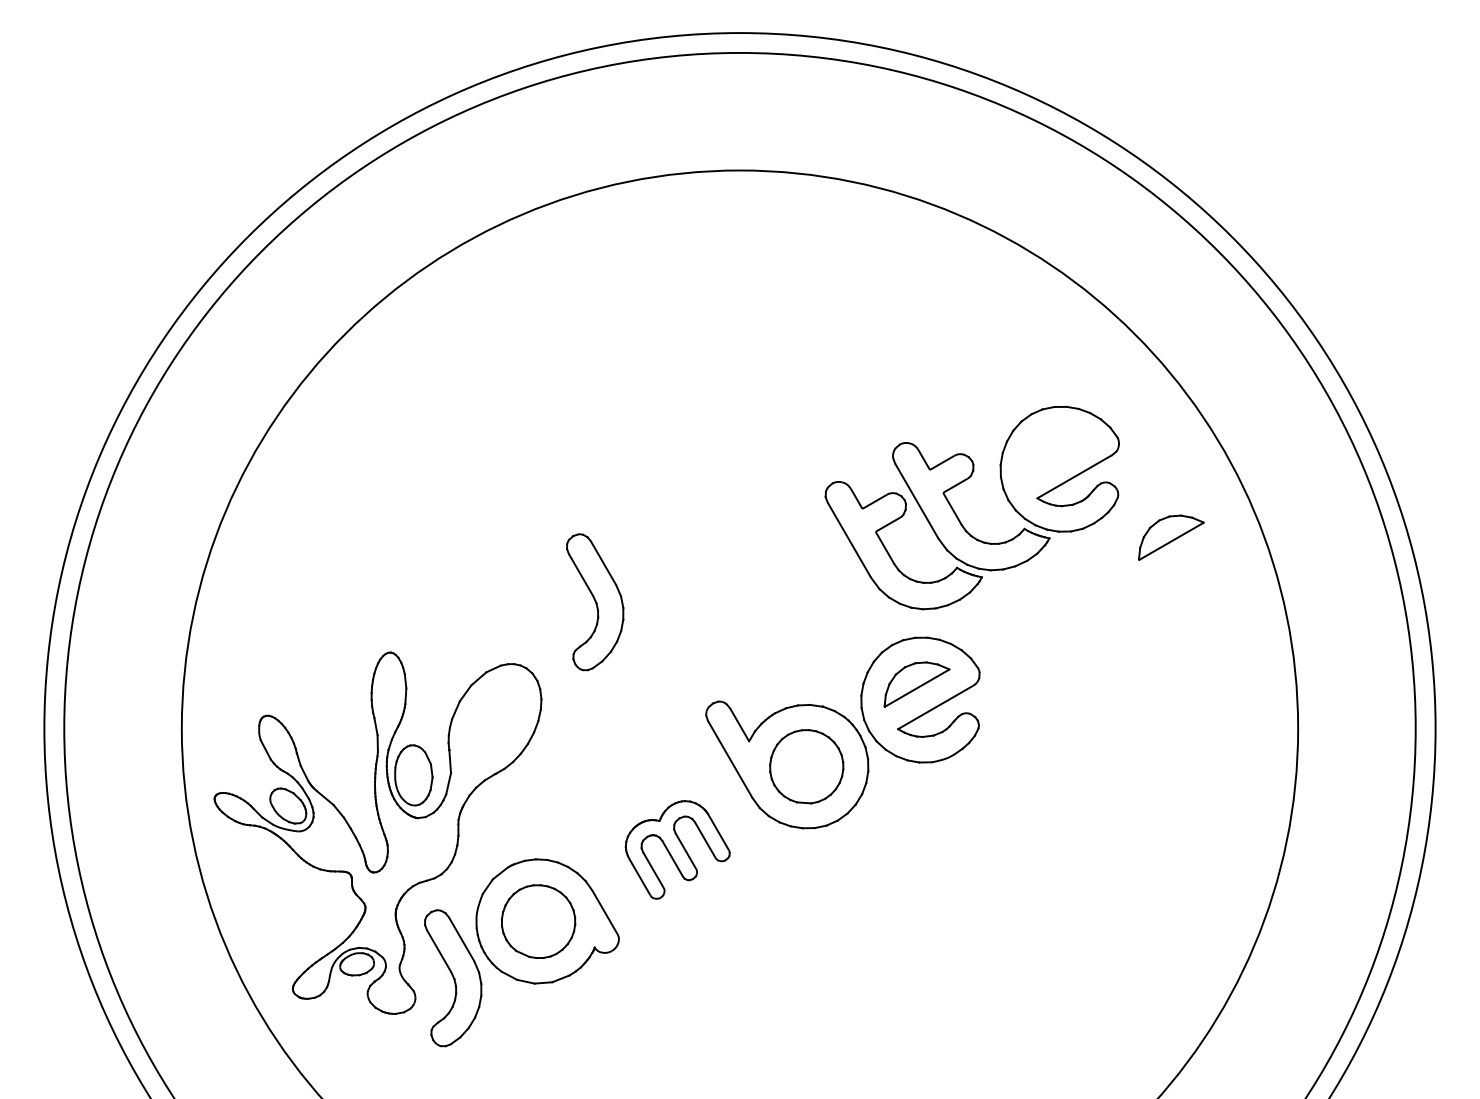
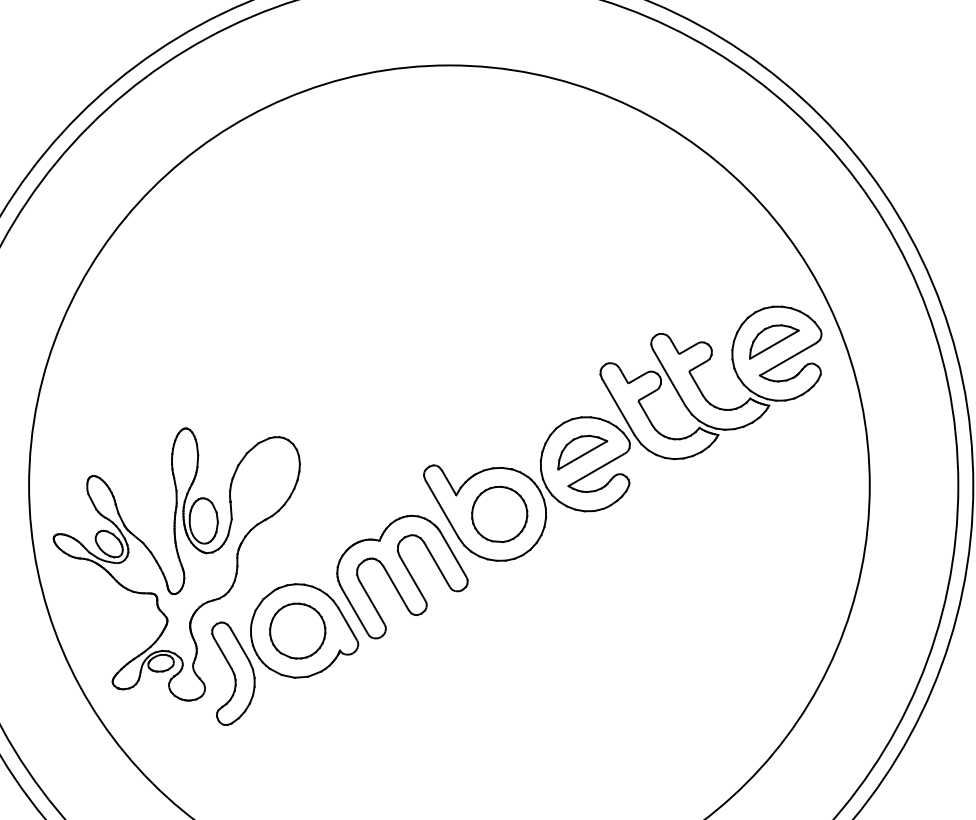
part: (957, 515) -> (699, 388), moved
part: (595, 602) -> (340, 390), removed
part: (677, 849) -> (402, 576), size x1.67

